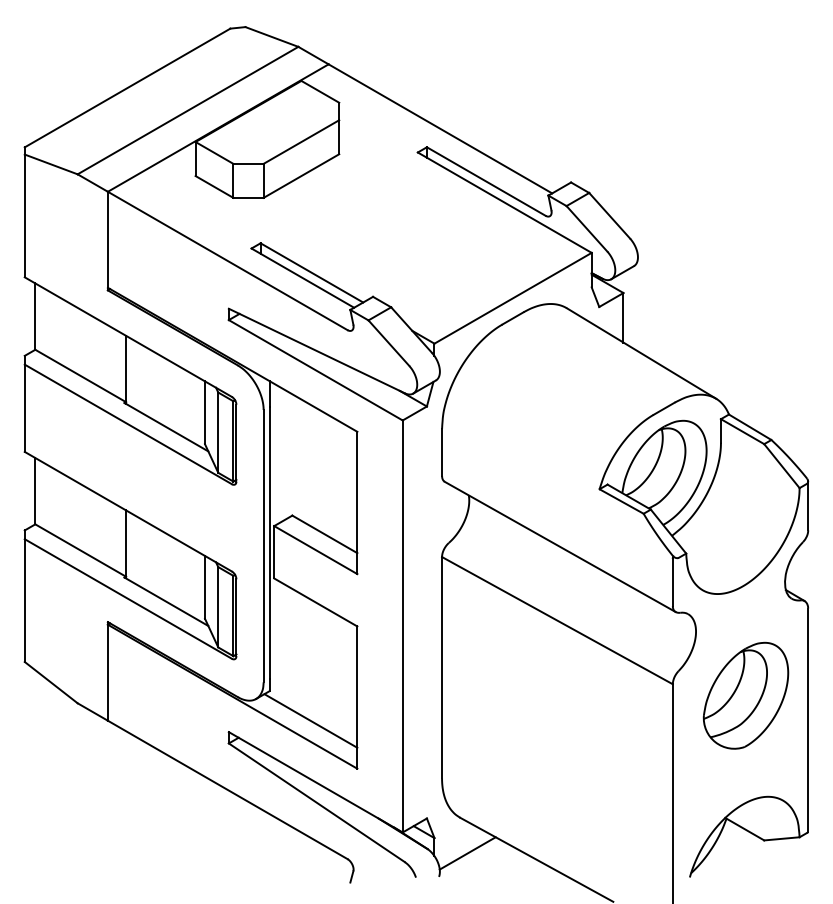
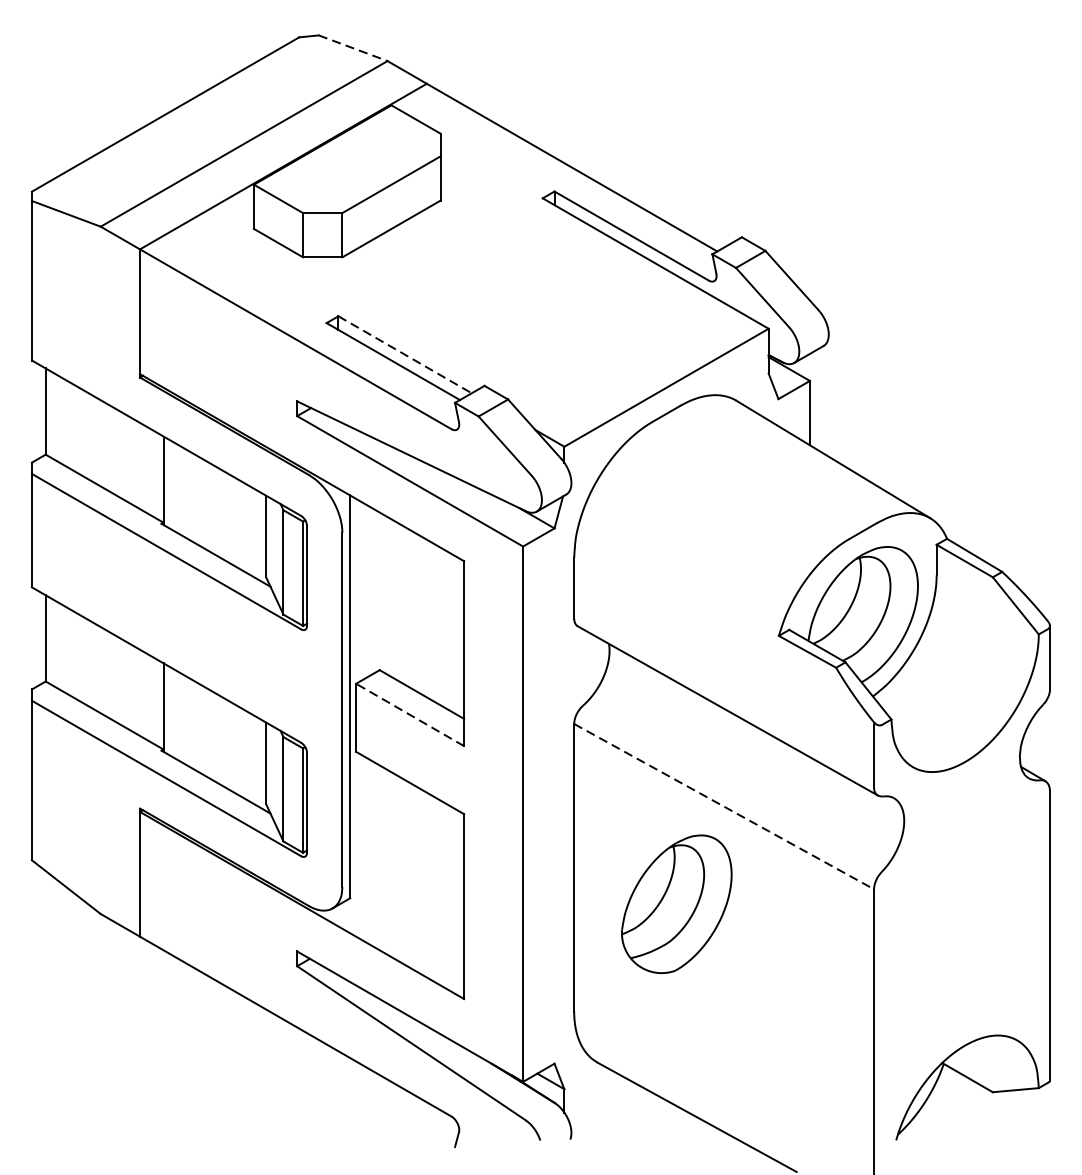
line: (272, 37) -> (353, 48), solid -> dashed
line: (312, 273) -> (405, 355), solid -> dashed
line: (315, 549) -> (409, 714), solid -> dashed
line: (557, 620) -> (724, 806), solid -> dashed
part: (745, 695) -> (676, 903), moved
line: (310, 720) -> (403, 936), removed
line: (467, 853) -> (607, 1109), removed

